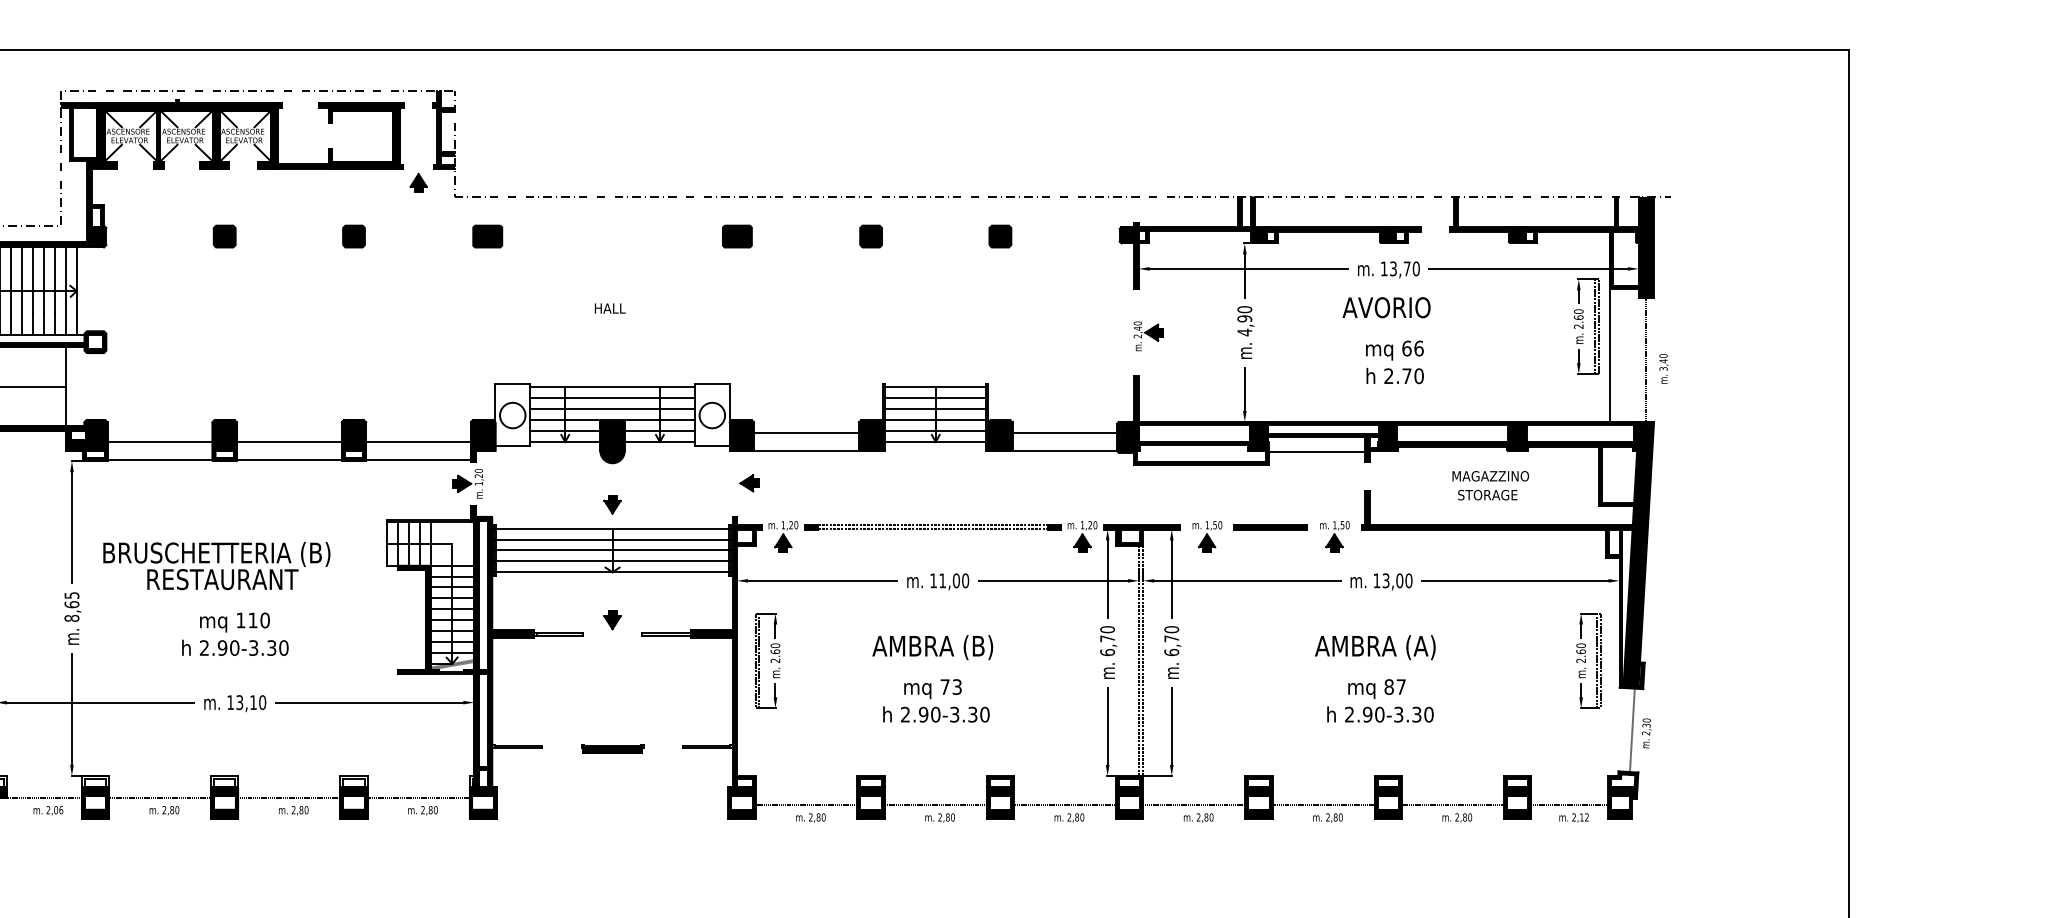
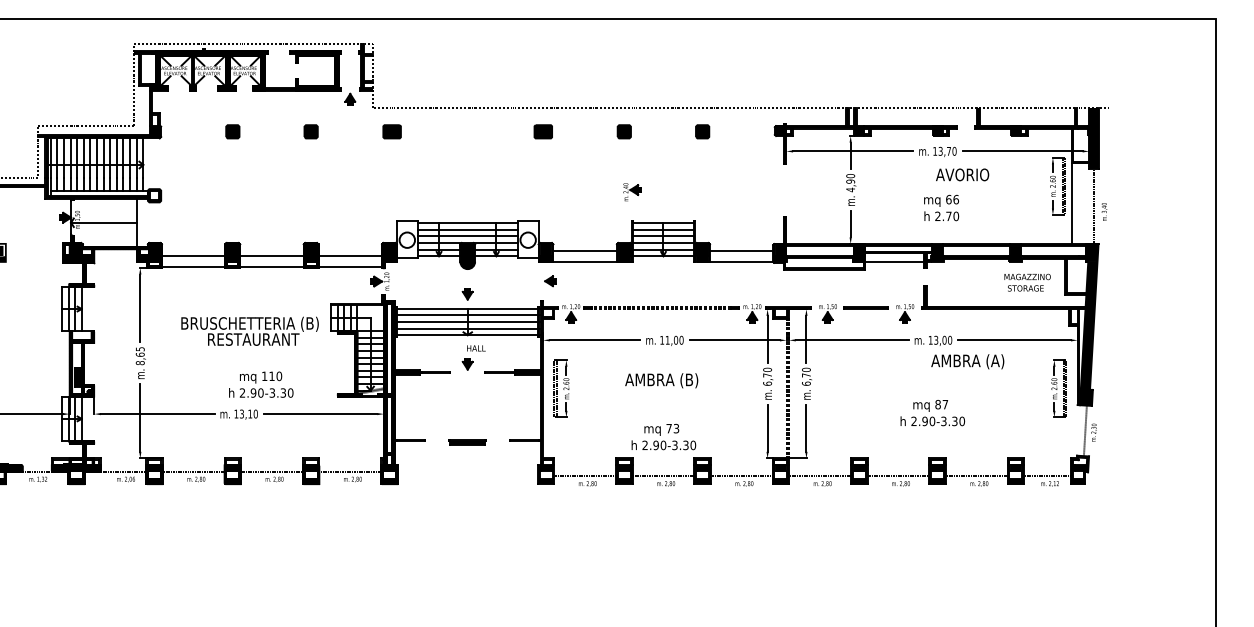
text: (1386, 307) -> (962, 174), moved
text: (610, 308) -> (476, 348), moved
part: (1148, 336) -> (632, 192), moved
text: (1490, 485) -> (1027, 282), moved
text: (215, 564) -> (249, 330), moved
text: (235, 633) -> (261, 384), moved
text: (1374, 647) -> (967, 361), moved
text: (935, 701) -> (663, 437), moved

